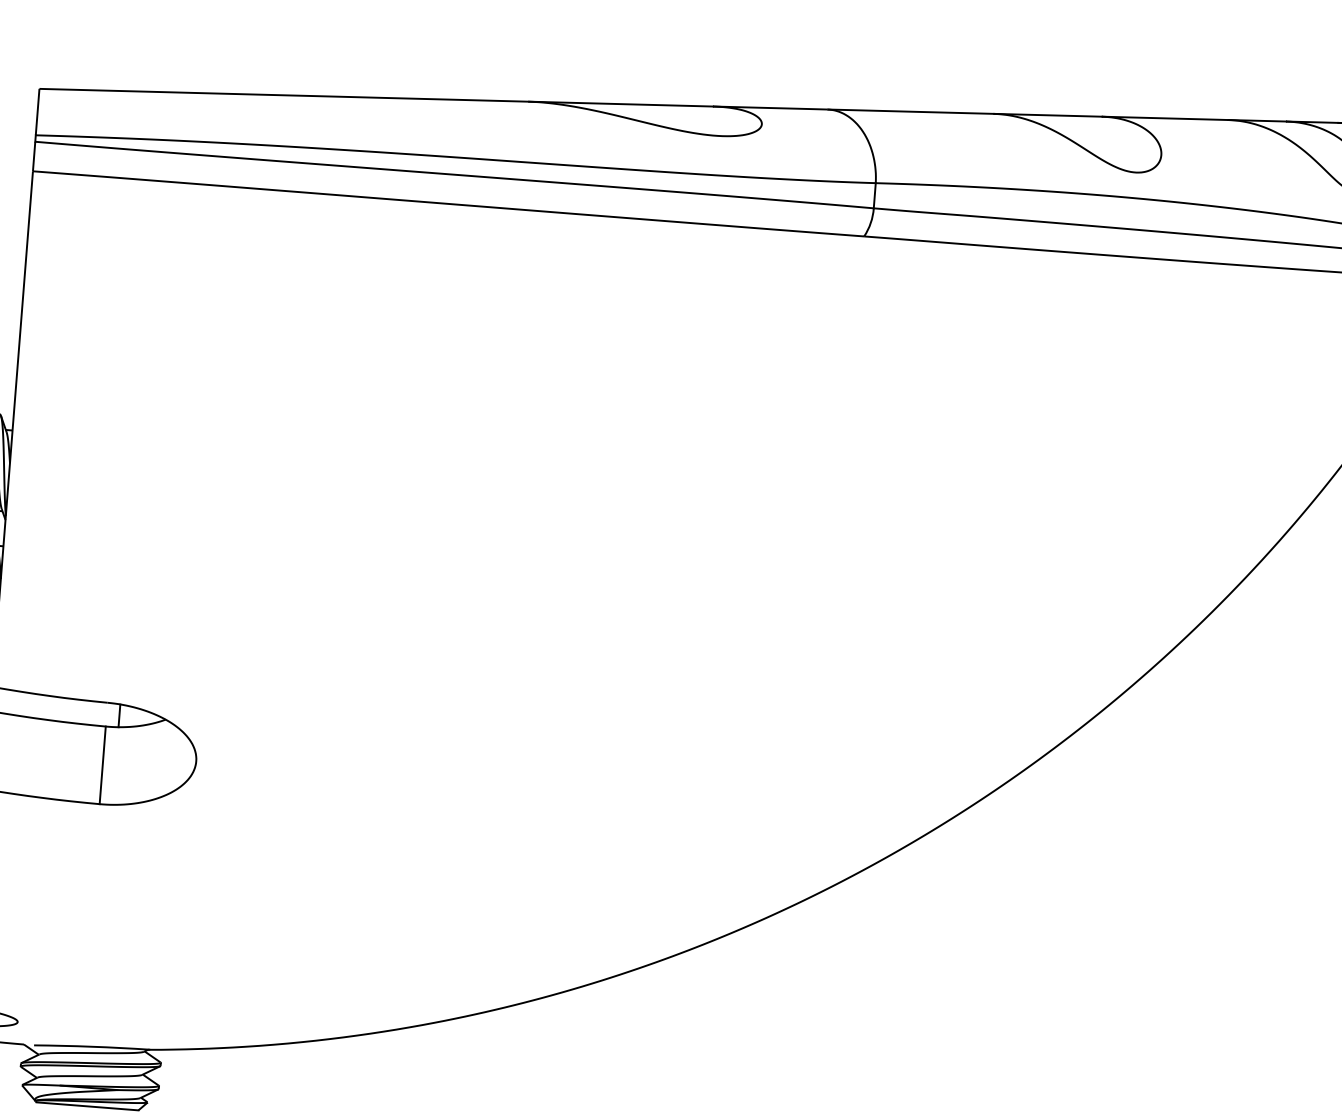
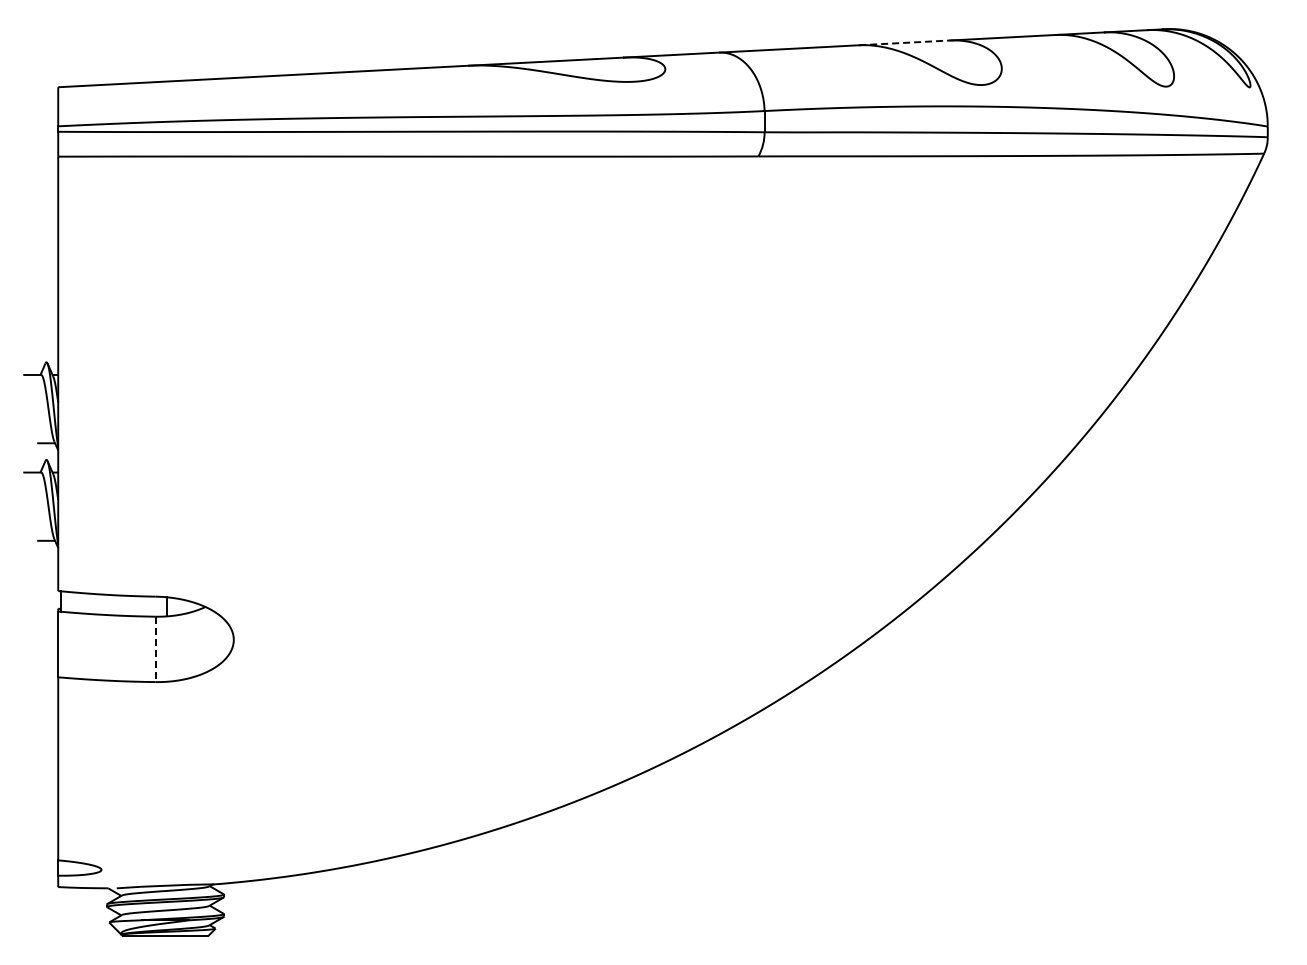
line: (1048, 114) -> (904, 42), solid -> dashed
line: (102, 765) -> (155, 649), solid -> dashed

